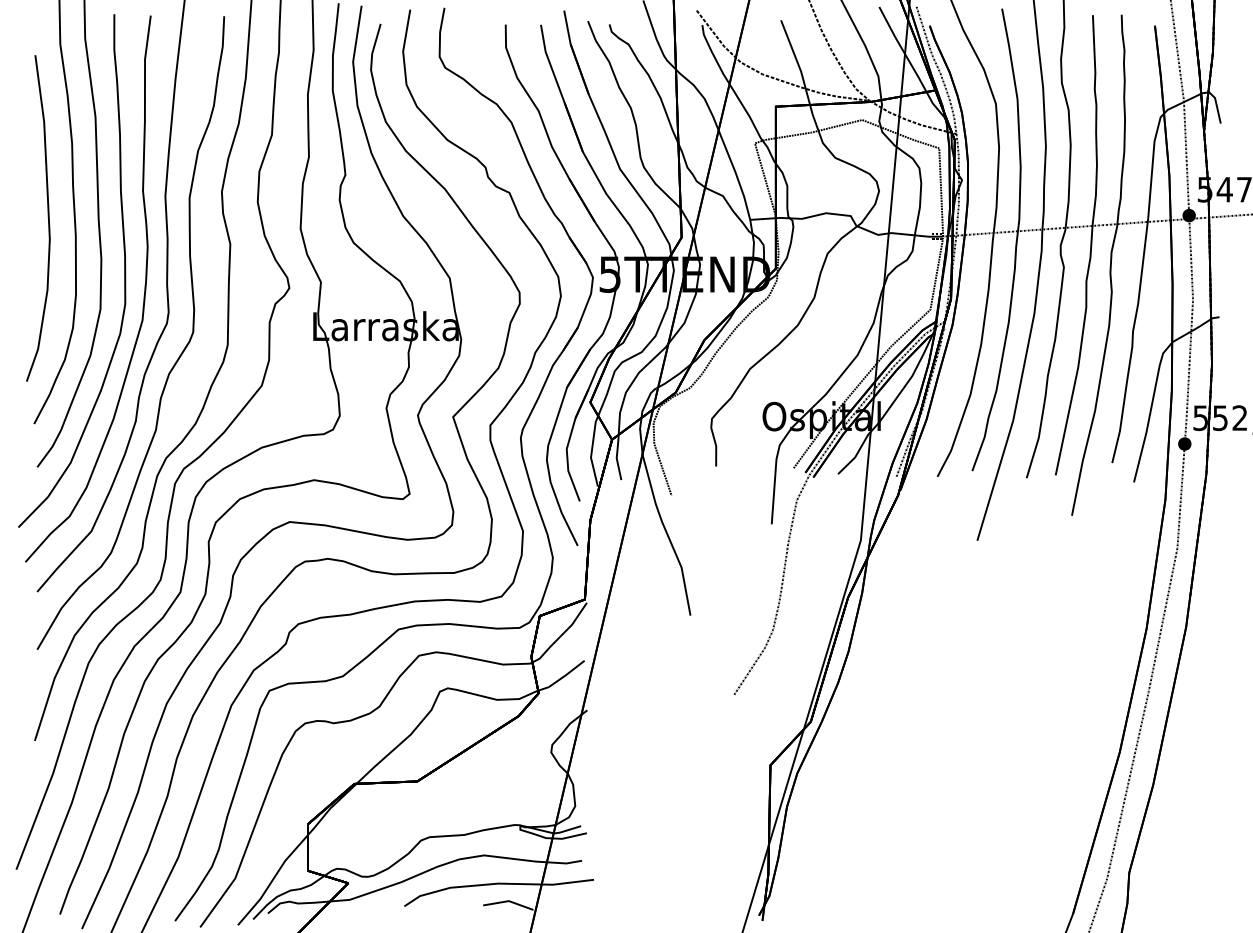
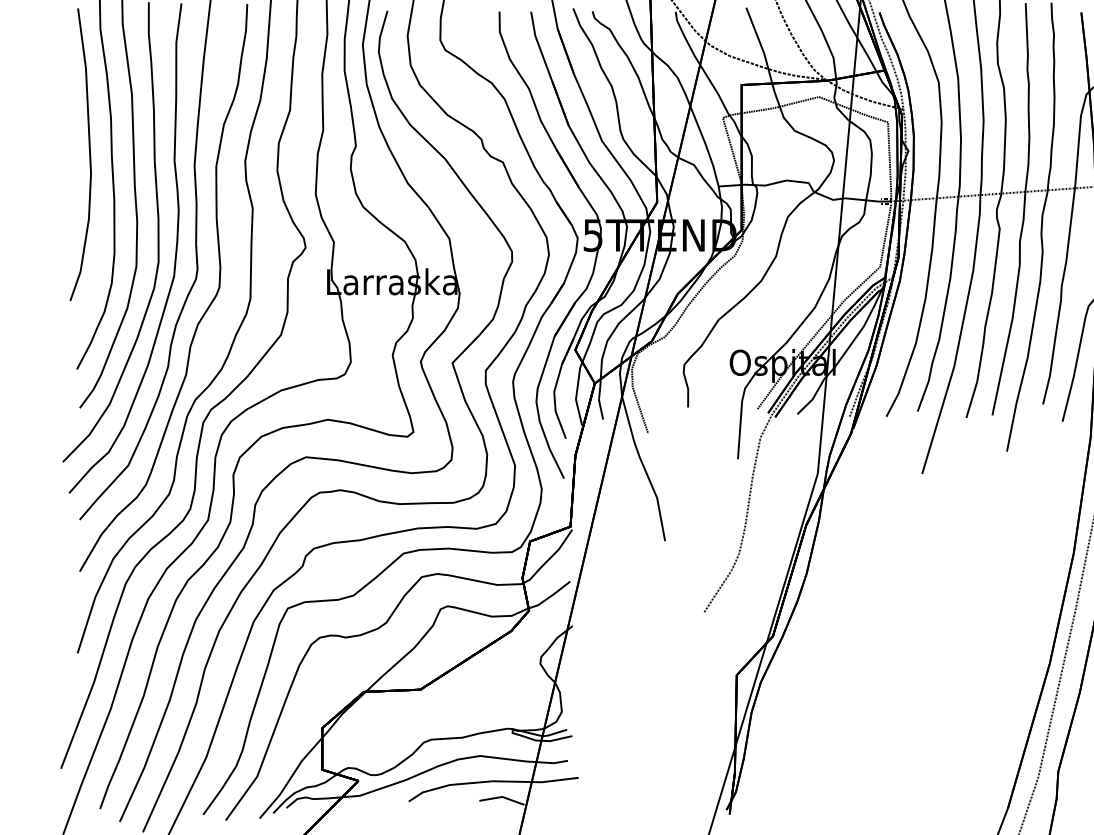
part: (47, 217) -> (88, 153), moved

